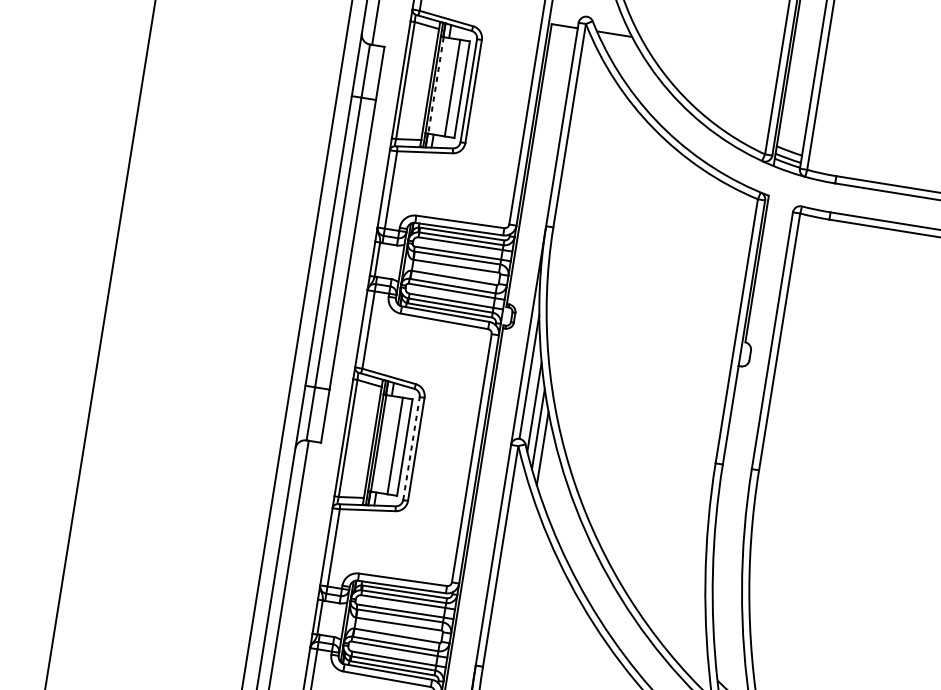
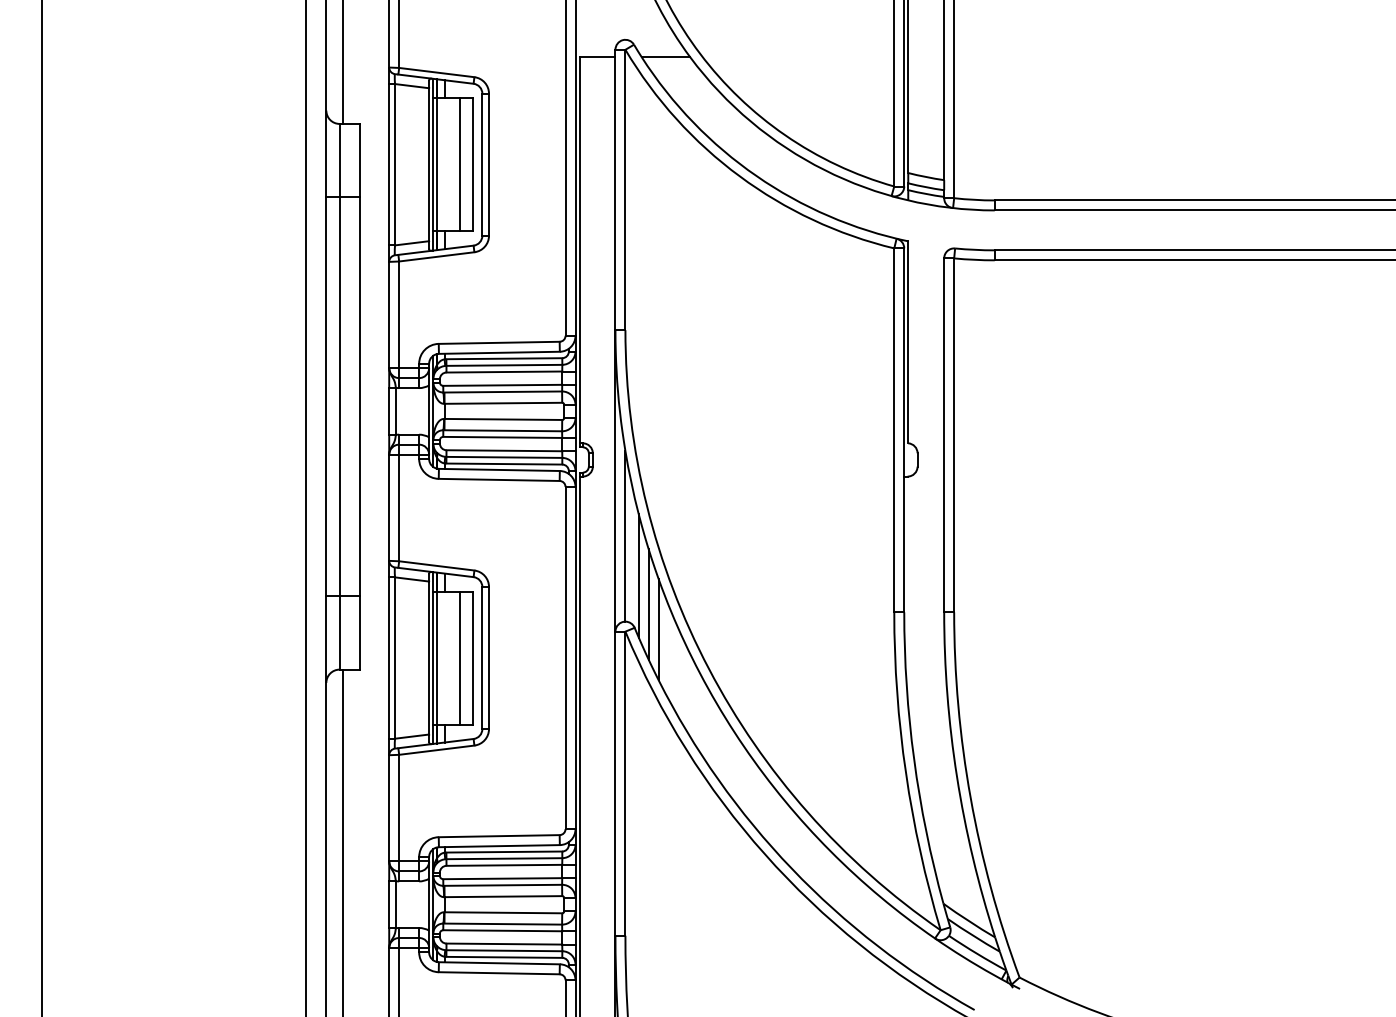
line: (436, 85) -> (437, 164), dashed -> solid
line: (411, 448) -> (482, 657), dashed -> solid

